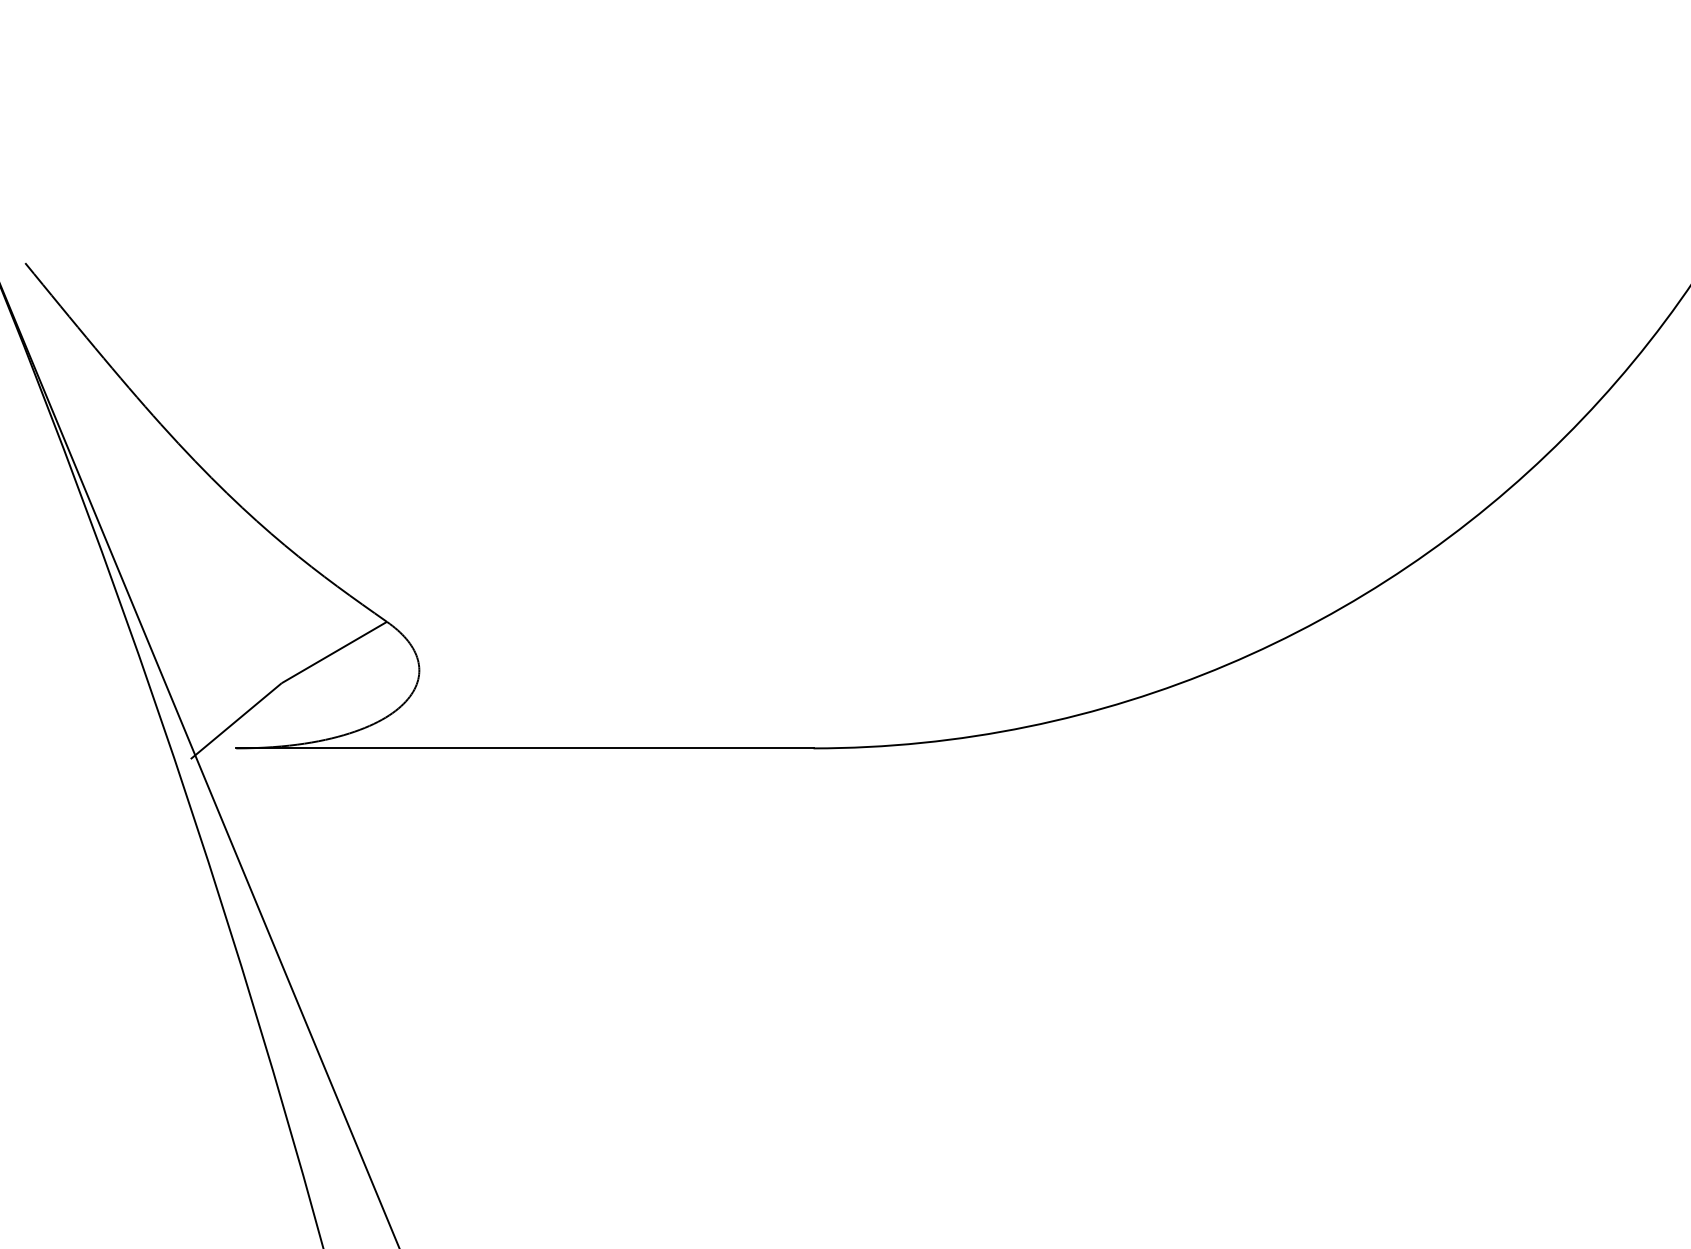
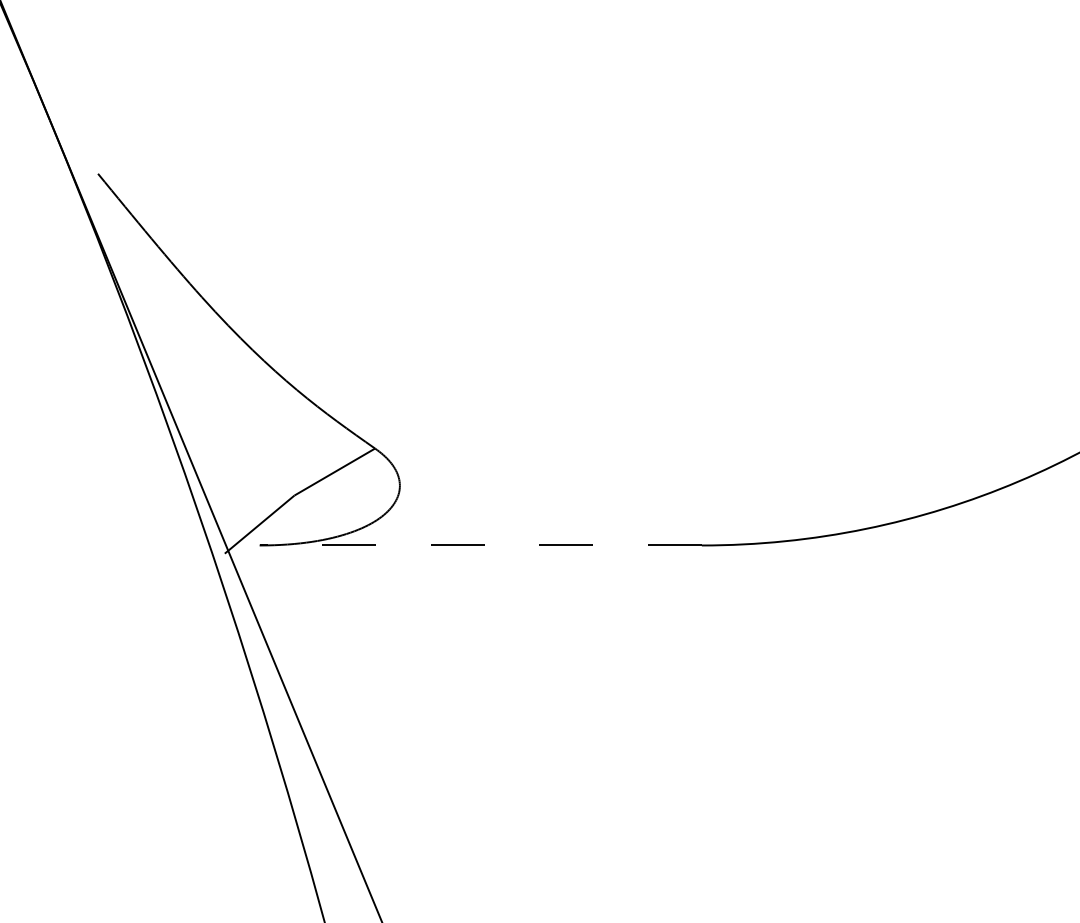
line: (524, 748) -> (480, 545), solid -> dashed

